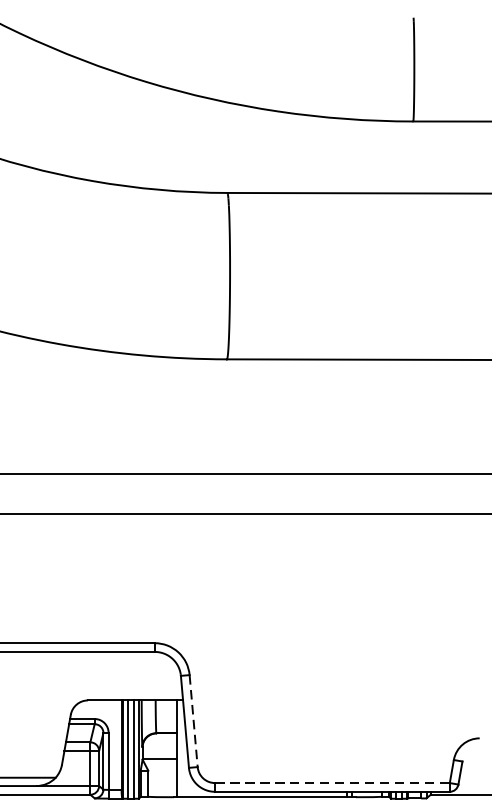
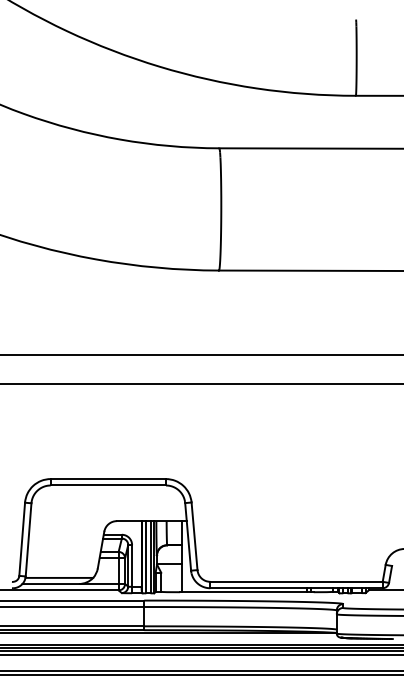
line: (193, 721) -> (194, 536), dashed -> solid
line: (333, 782) -> (297, 581), dashed -> solid

